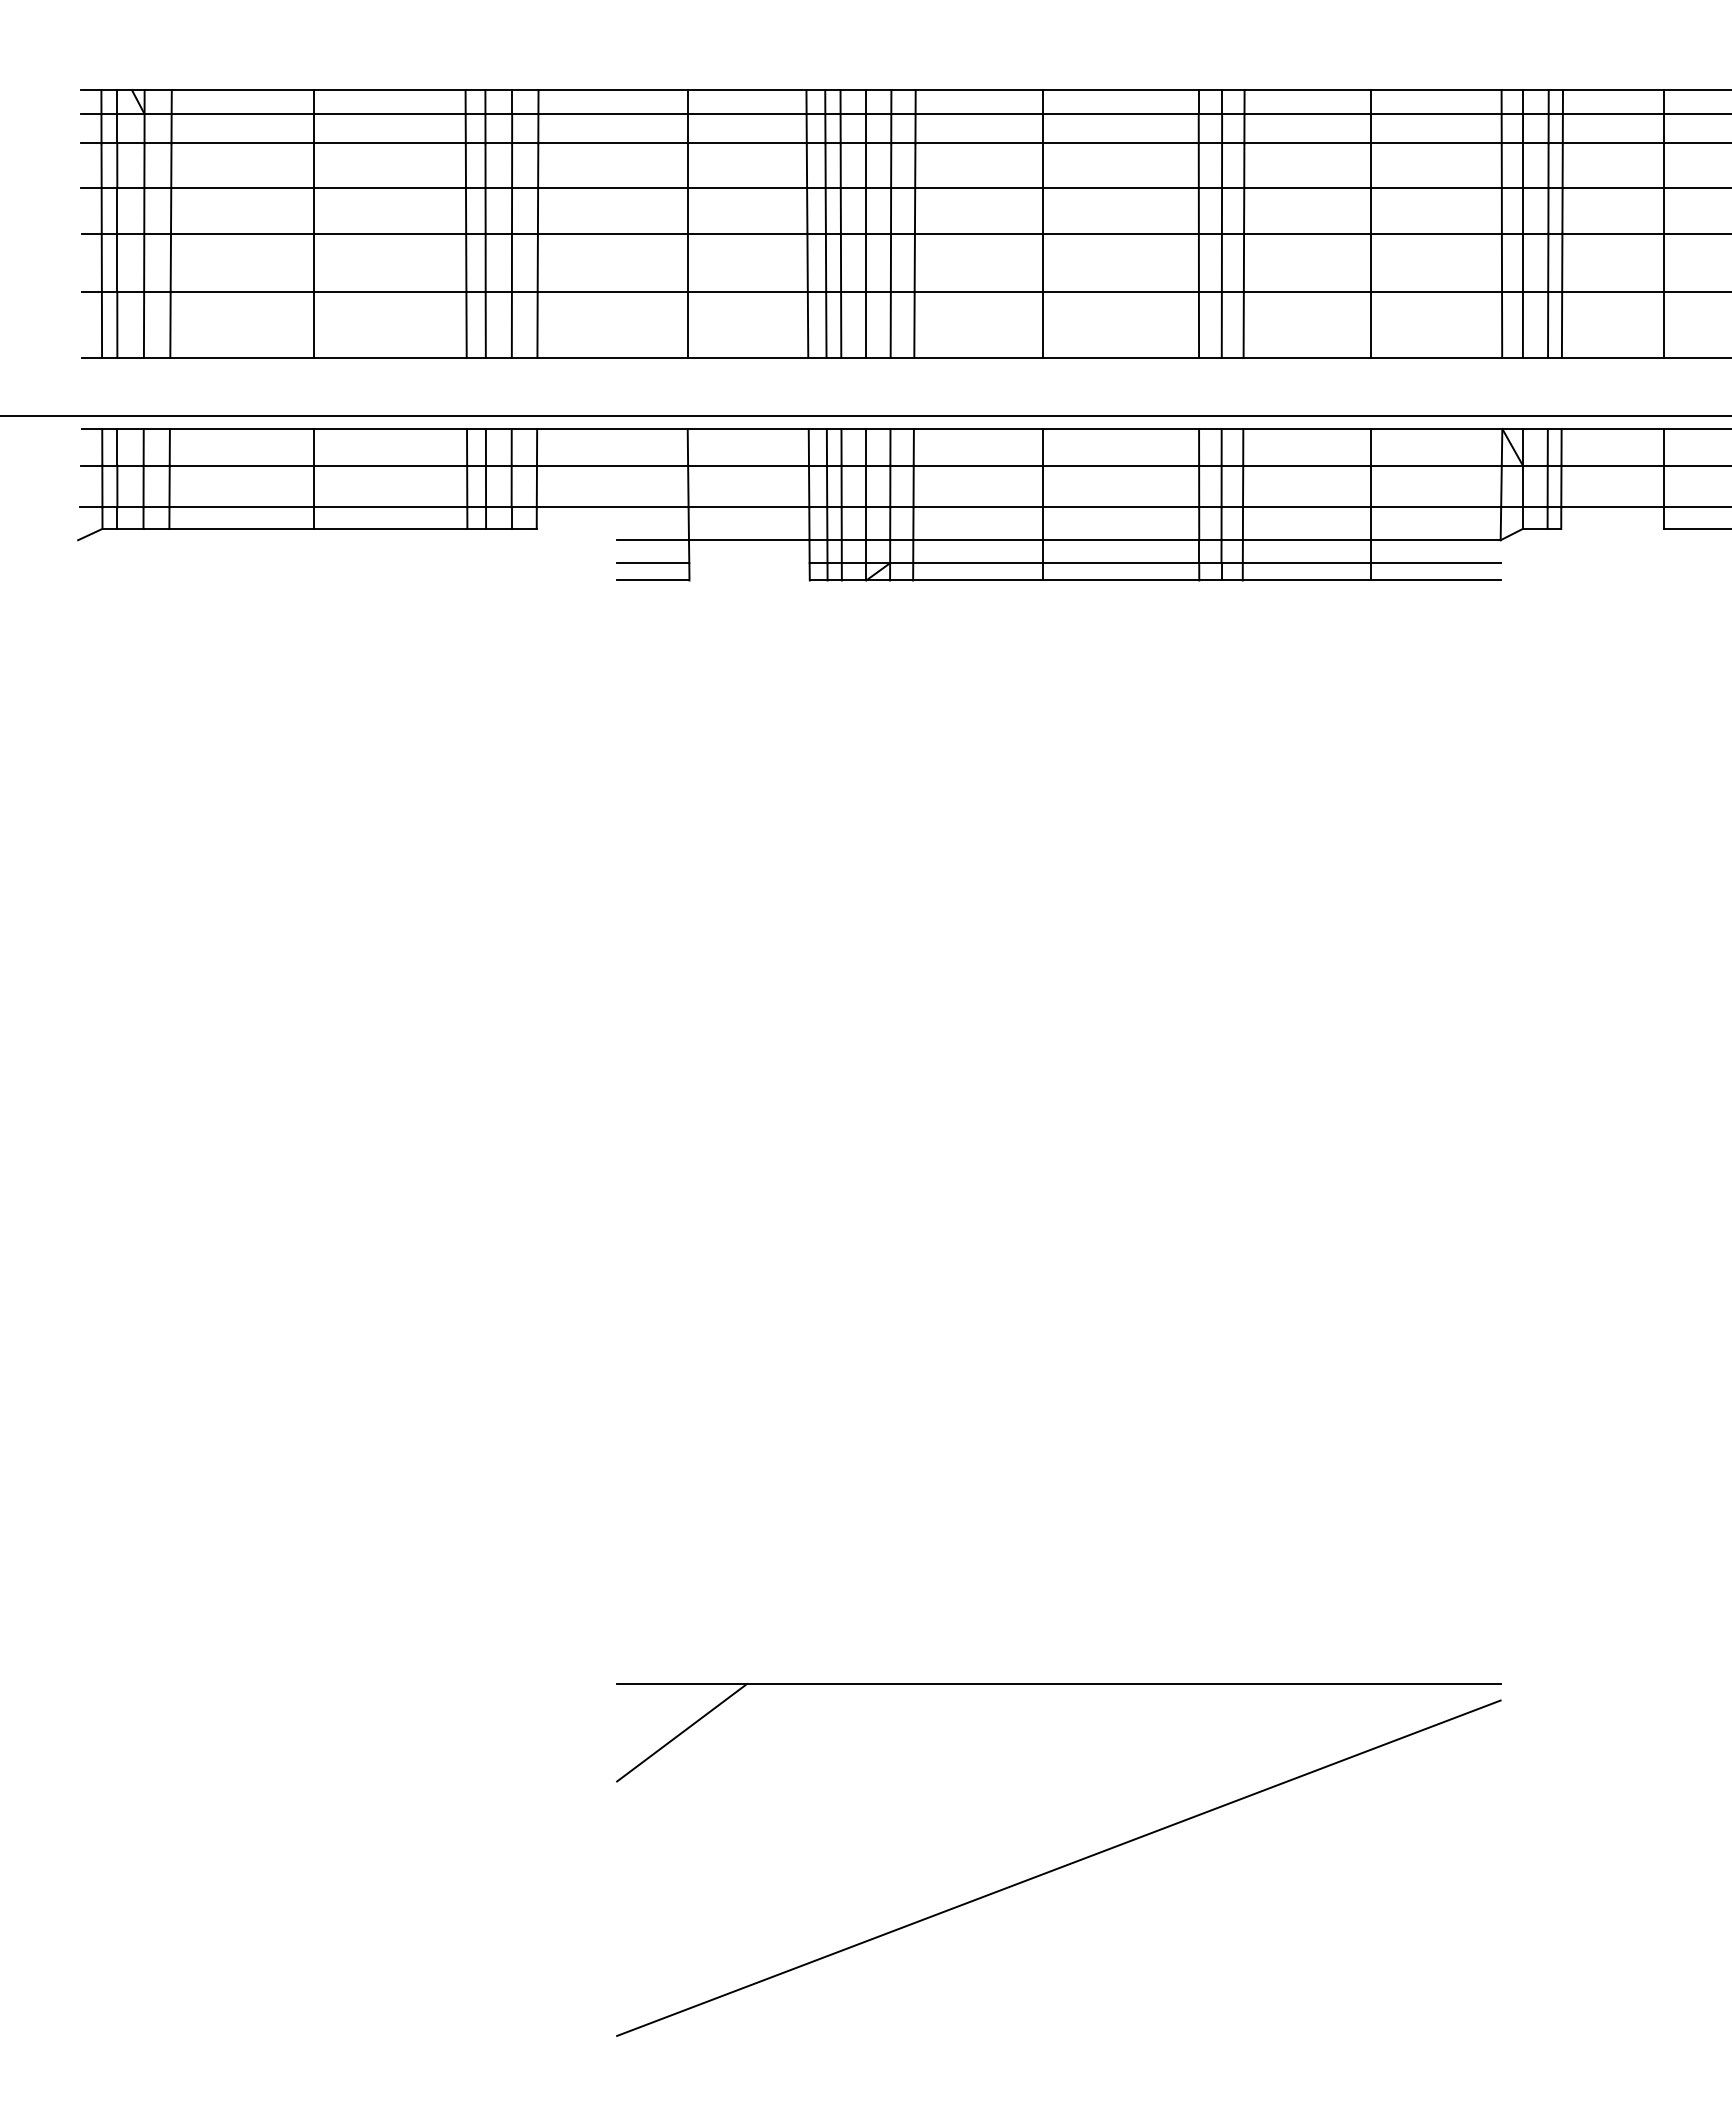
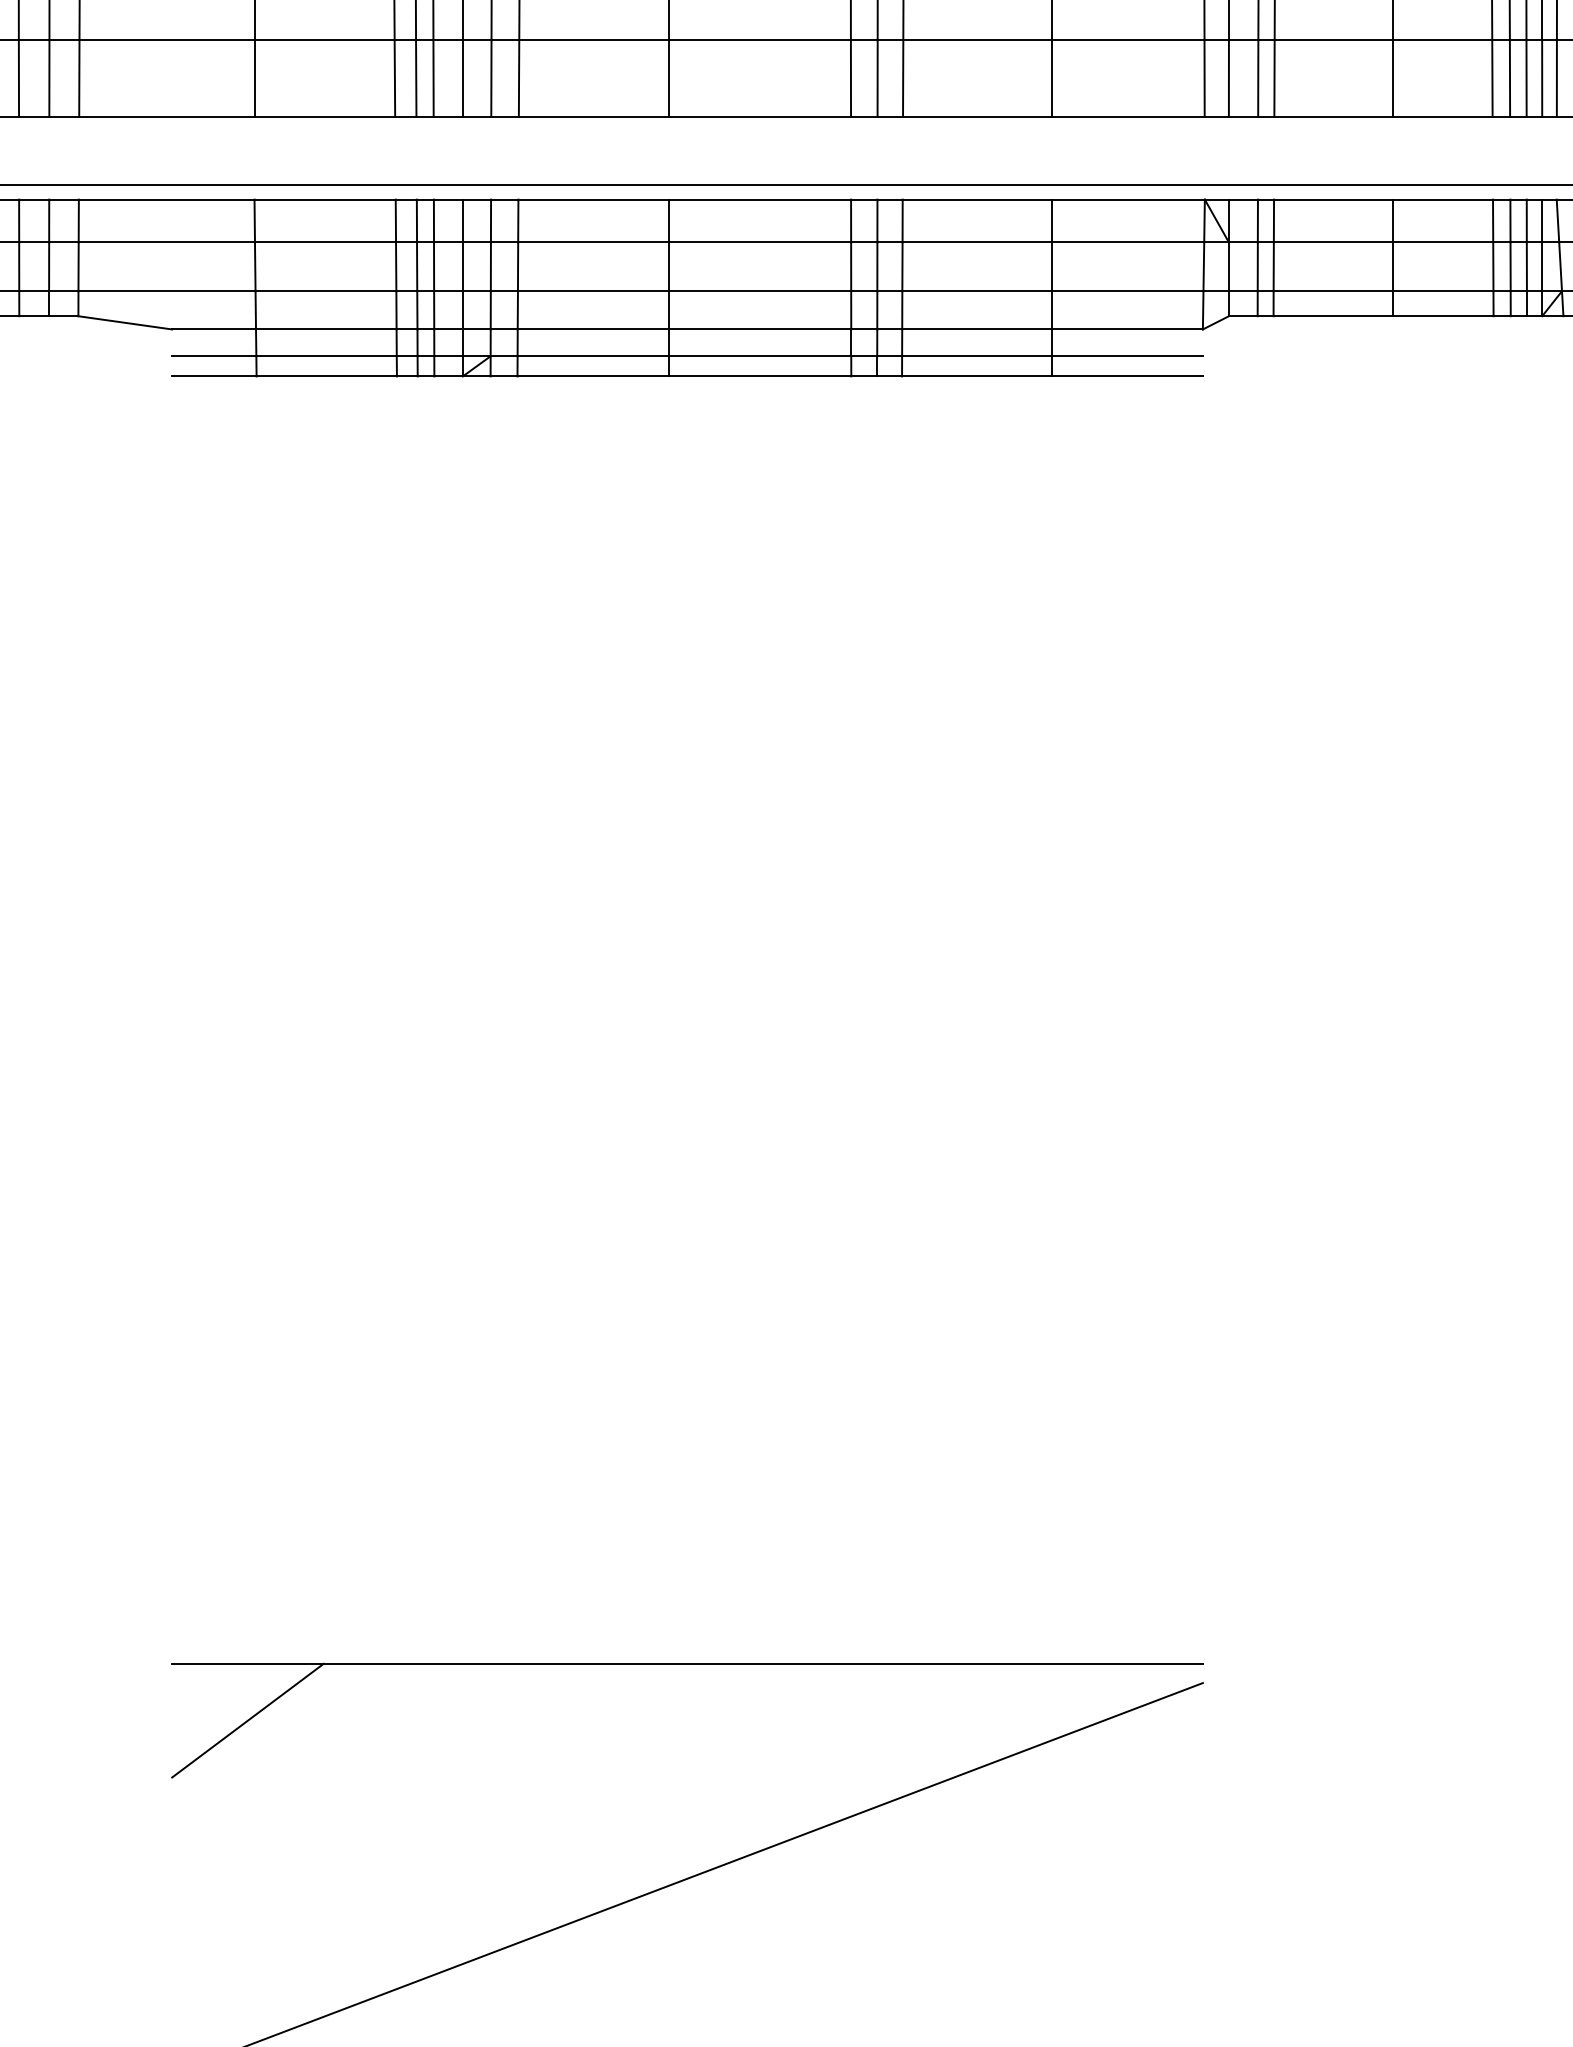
line: (1612, 528) -> (1333, 315), added
line: (576, 534) -> (124, 322), added
line: (749, 563) -> (326, 356), added
line: (749, 580) -> (326, 376), added

